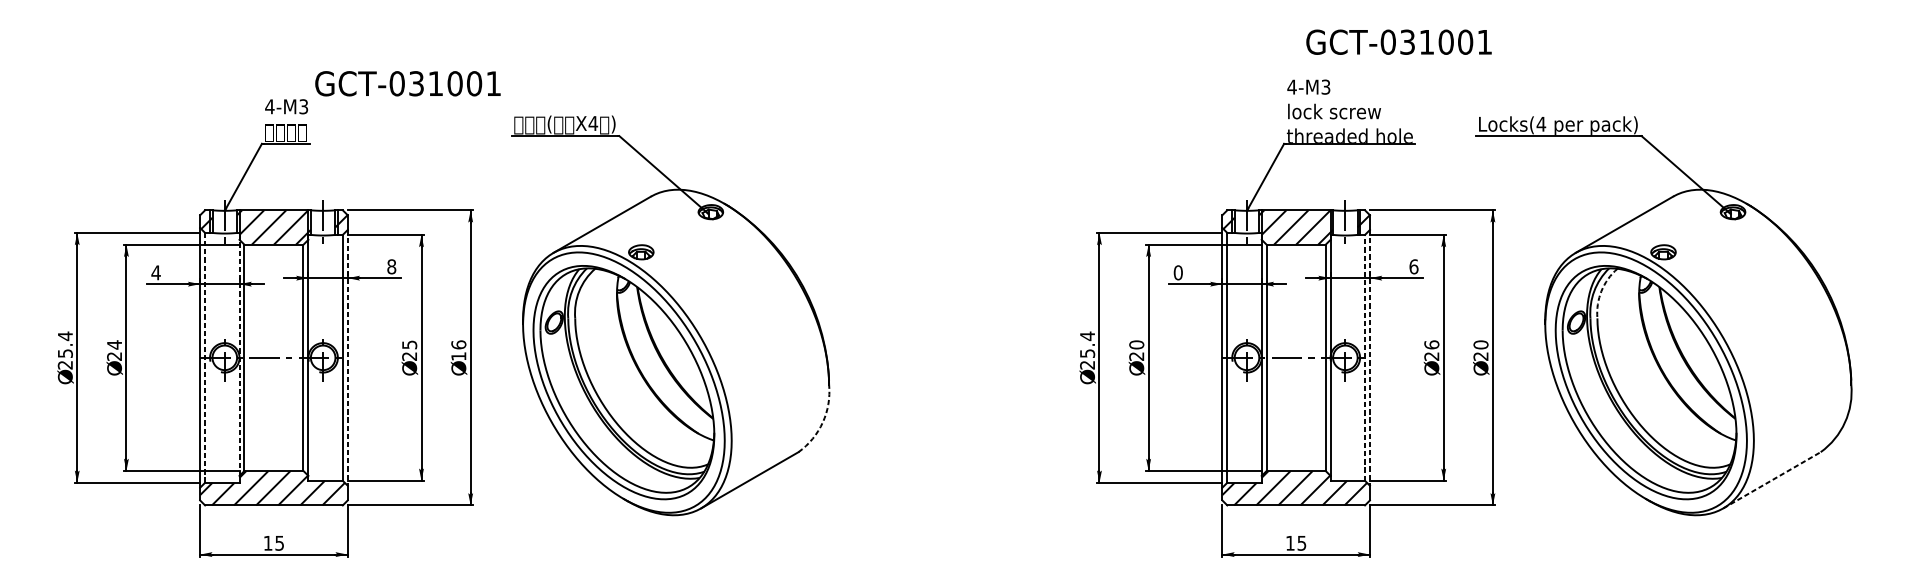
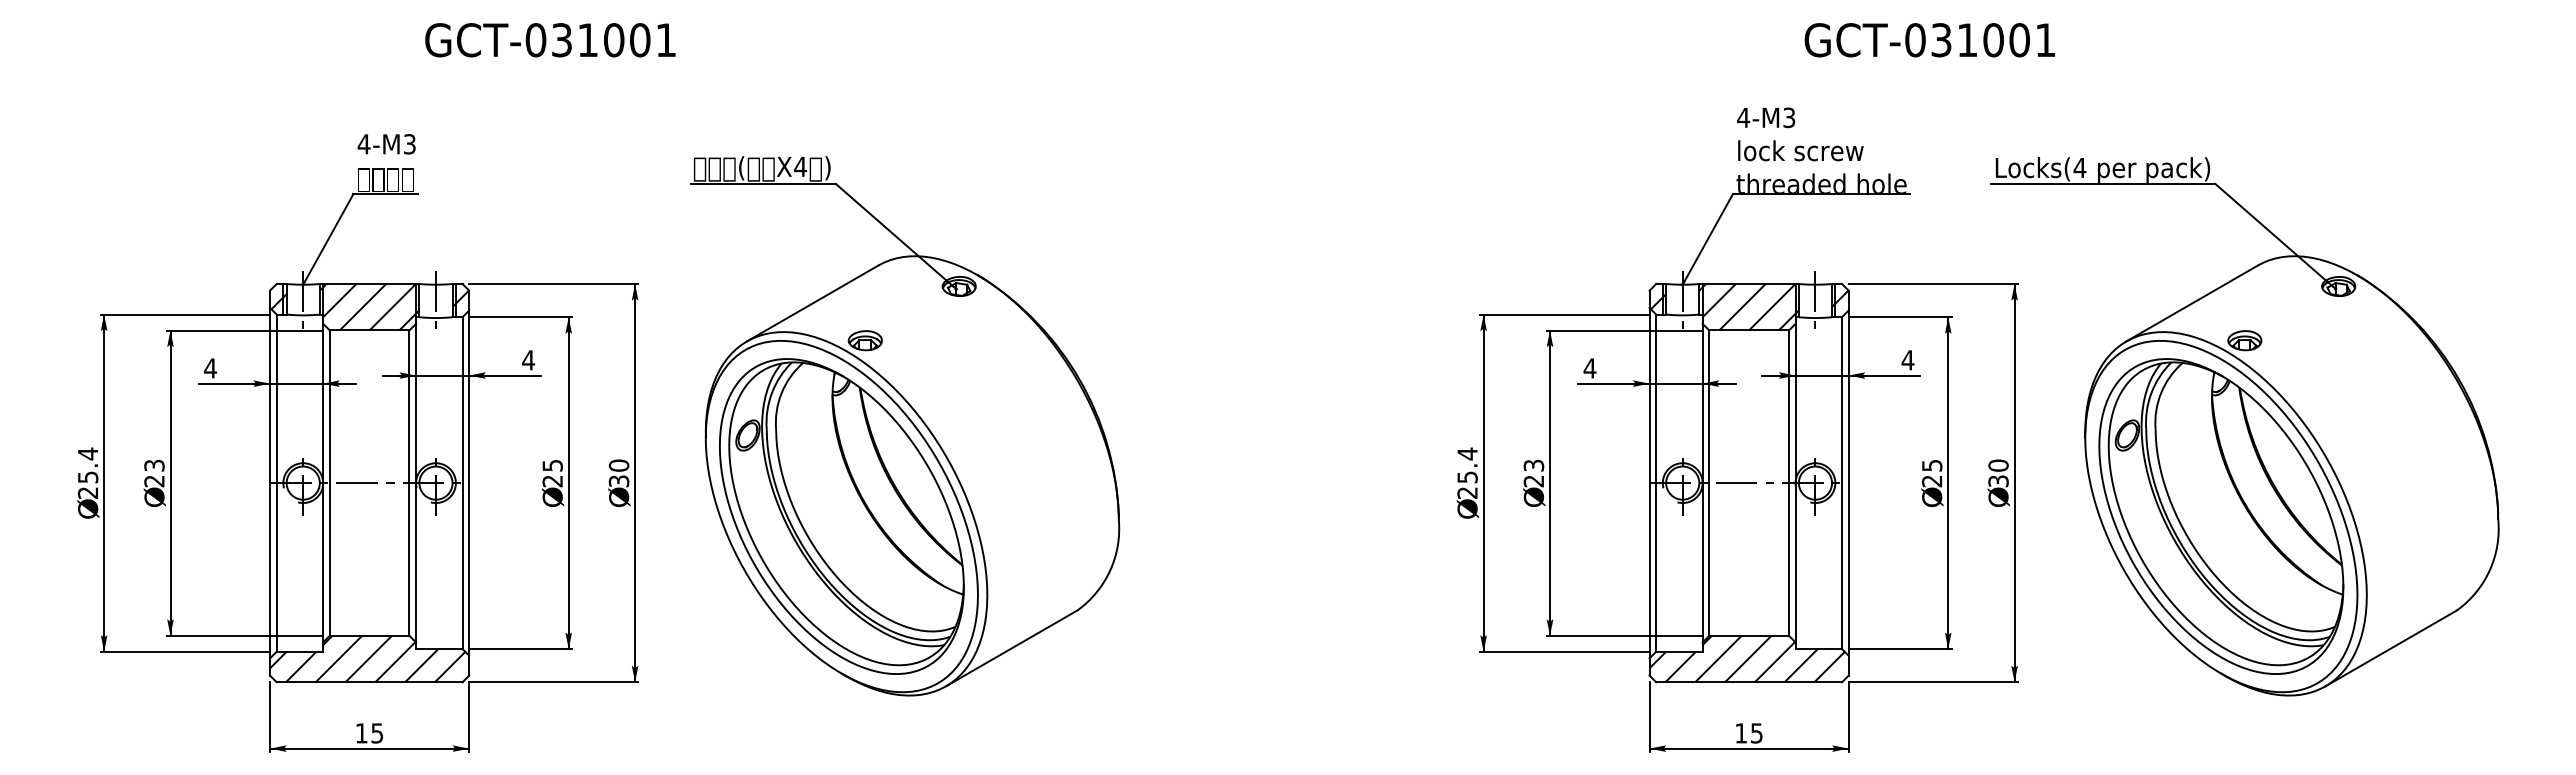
text: (1398, 42) -> (1929, 40), moved
text: (408, 83) -> (550, 40), moved
text: (391, 266) -> (528, 360), 8 -> 4
text: (1413, 266) -> (1907, 360), 6 -> 4
text: (1177, 272) -> (1589, 368), 0 -> 4
arc: (1601, 291) -> (2161, 393), dashed -> solid
text: (114, 344) -> (154, 465), 24 -> 23
text: (1136, 344) -> (1533, 465), 20 -> 23
text: (1432, 344) -> (1932, 465), 26 -> 25
text: (458, 350) -> (618, 473), 16 -> 30
text: (1480, 356) -> (1998, 481), 20 -> 30
line: (239, 357) -> (323, 482), dashed -> solid
line: (204, 358) -> (276, 483), dashed -> solid
line: (347, 358) -> (469, 483), dashed -> solid
line: (1365, 358) -> (1842, 483), dashed -> solid
line: (1369, 358) -> (1848, 483), dashed -> solid
arc: (822, 422) -> (1110, 570), dashed -> solid
line: (1772, 480) -> (2391, 648), dashed -> solid

